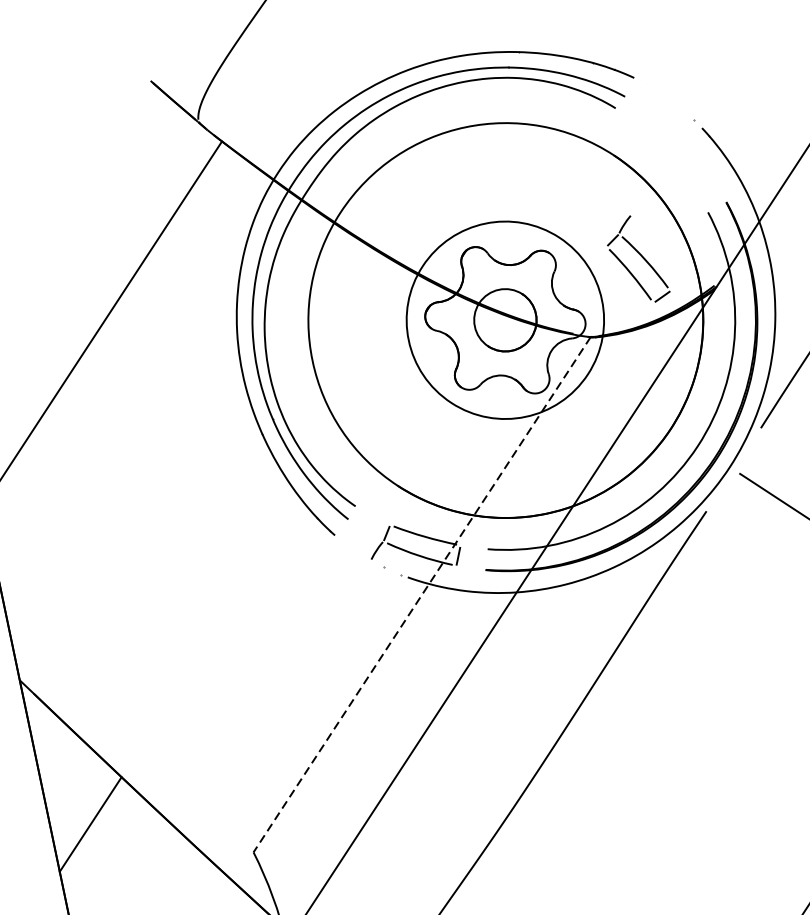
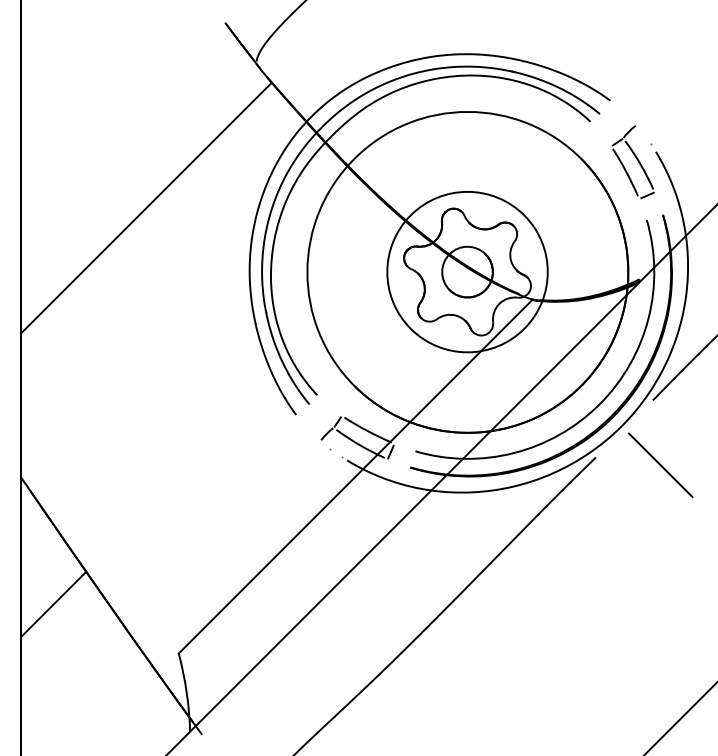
part: (636, 260) -> (632, 162), moved
line: (421, 594) -> (355, 476), dashed -> solid

